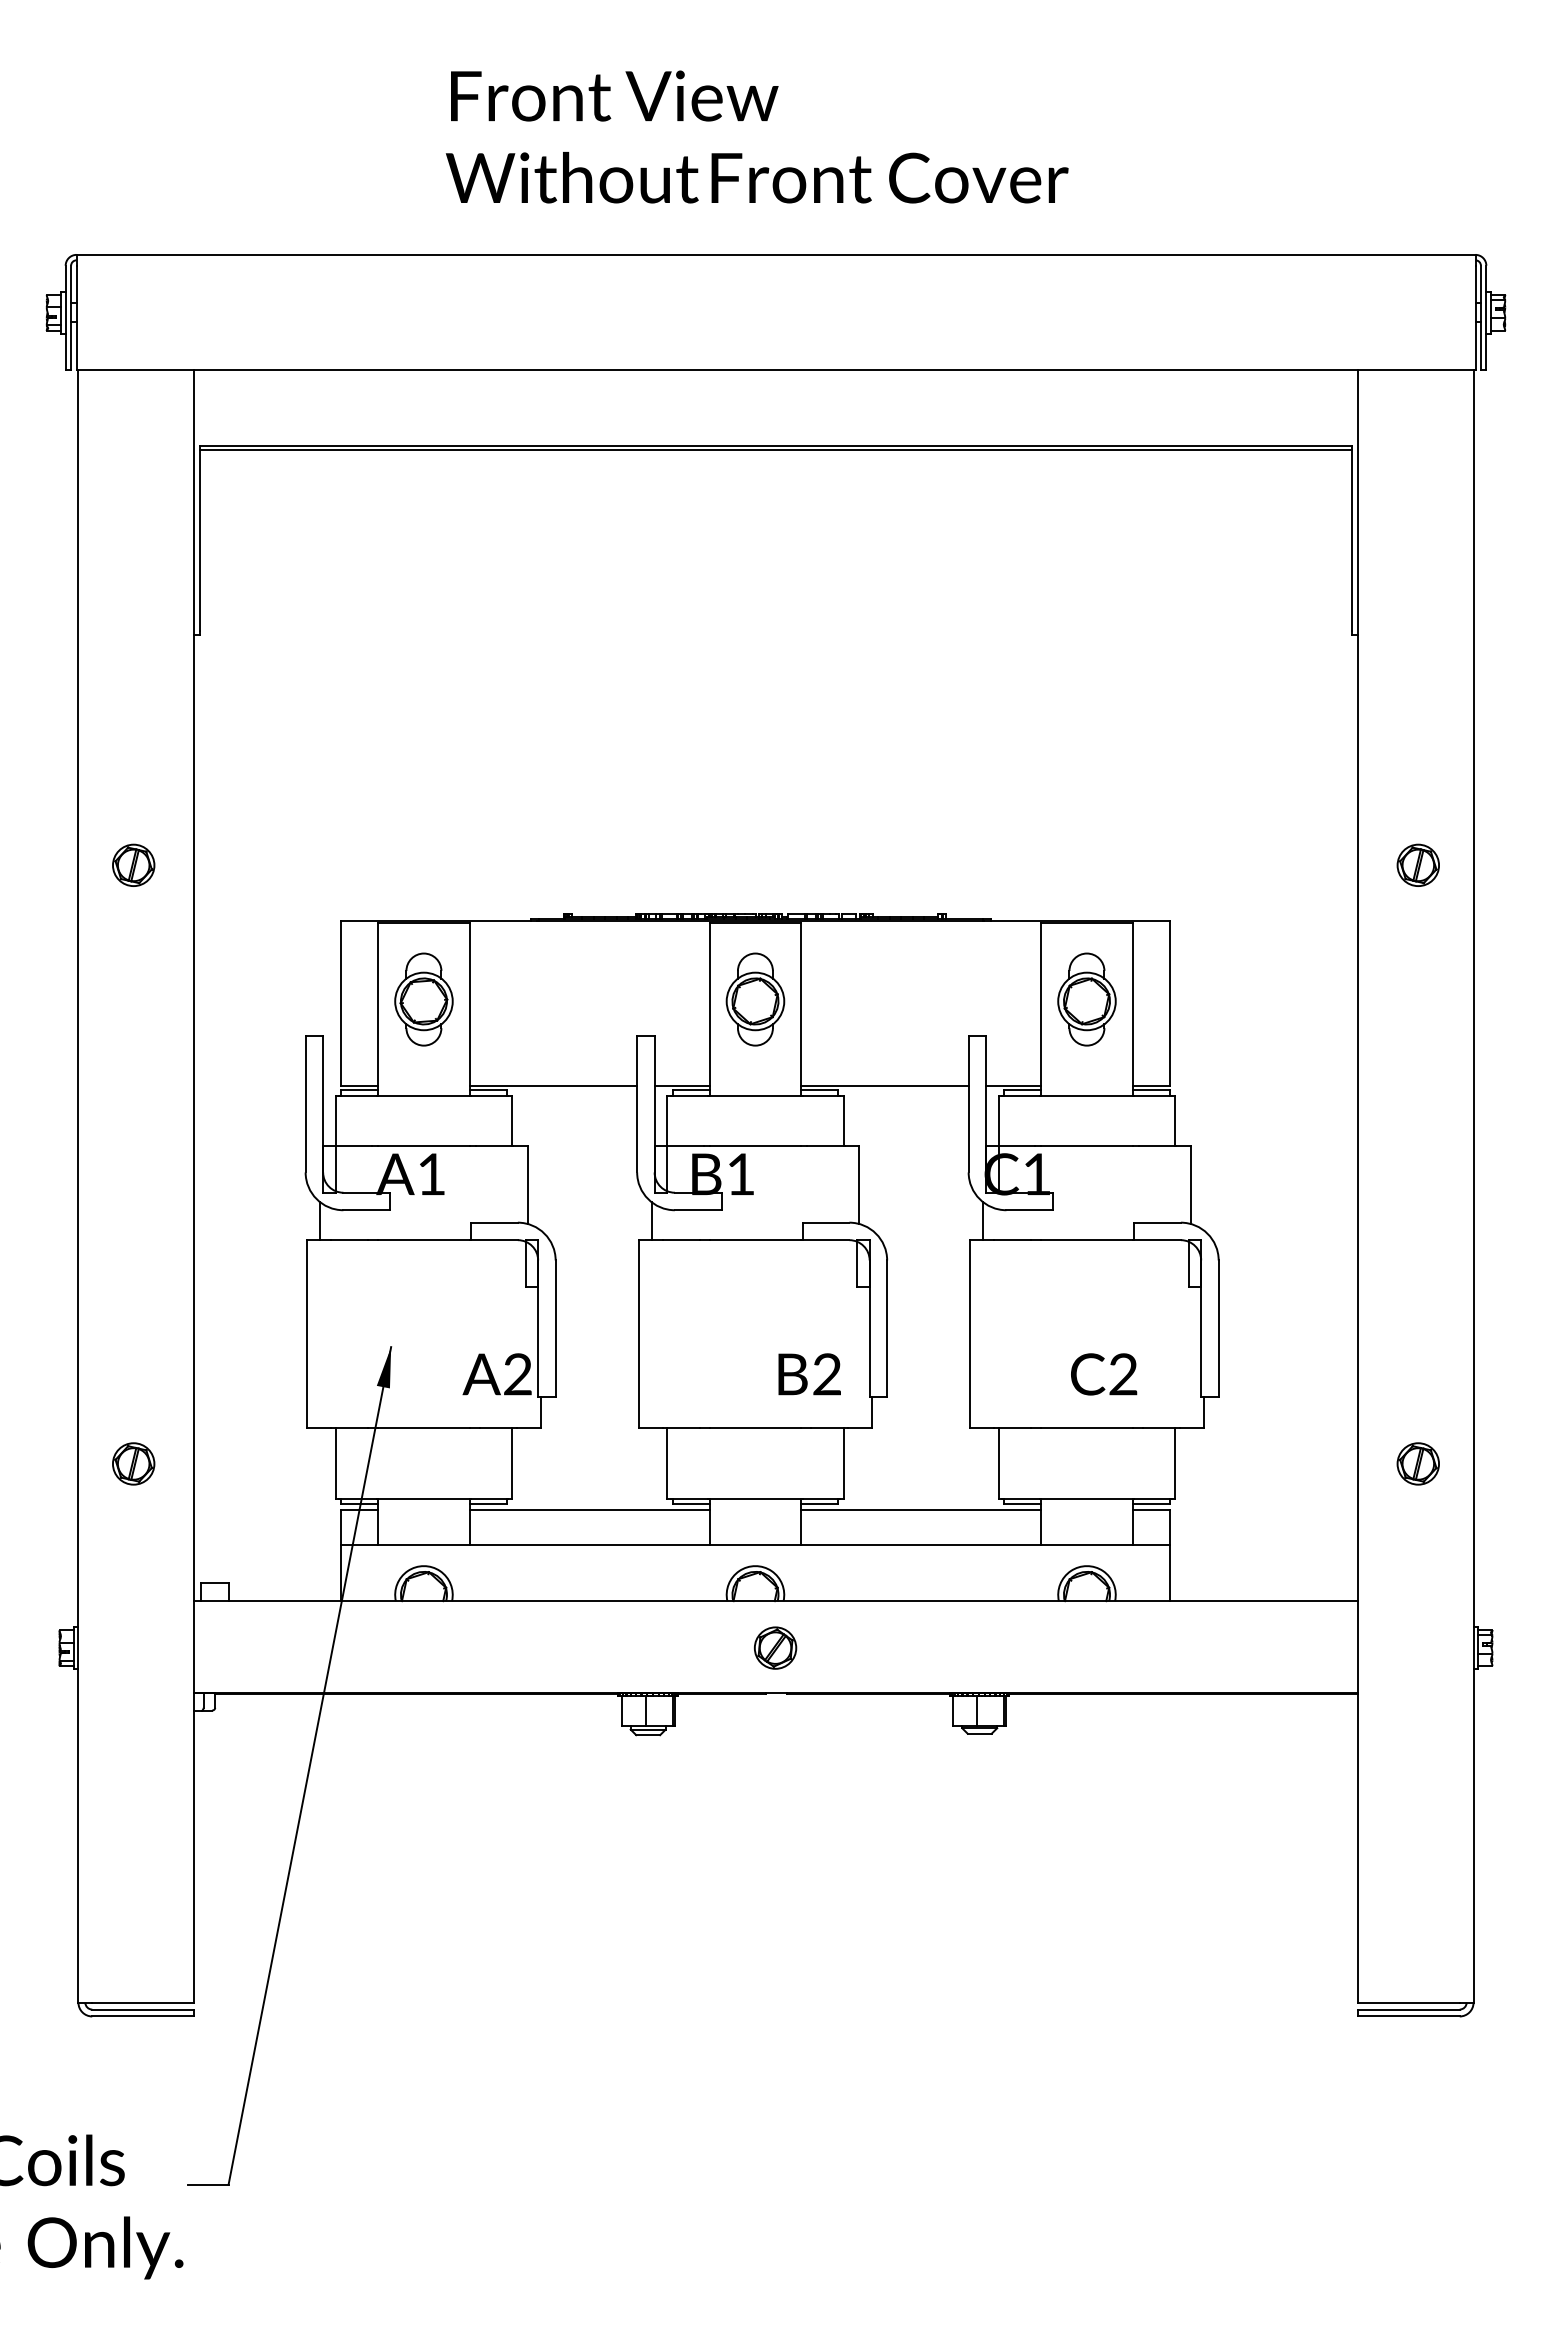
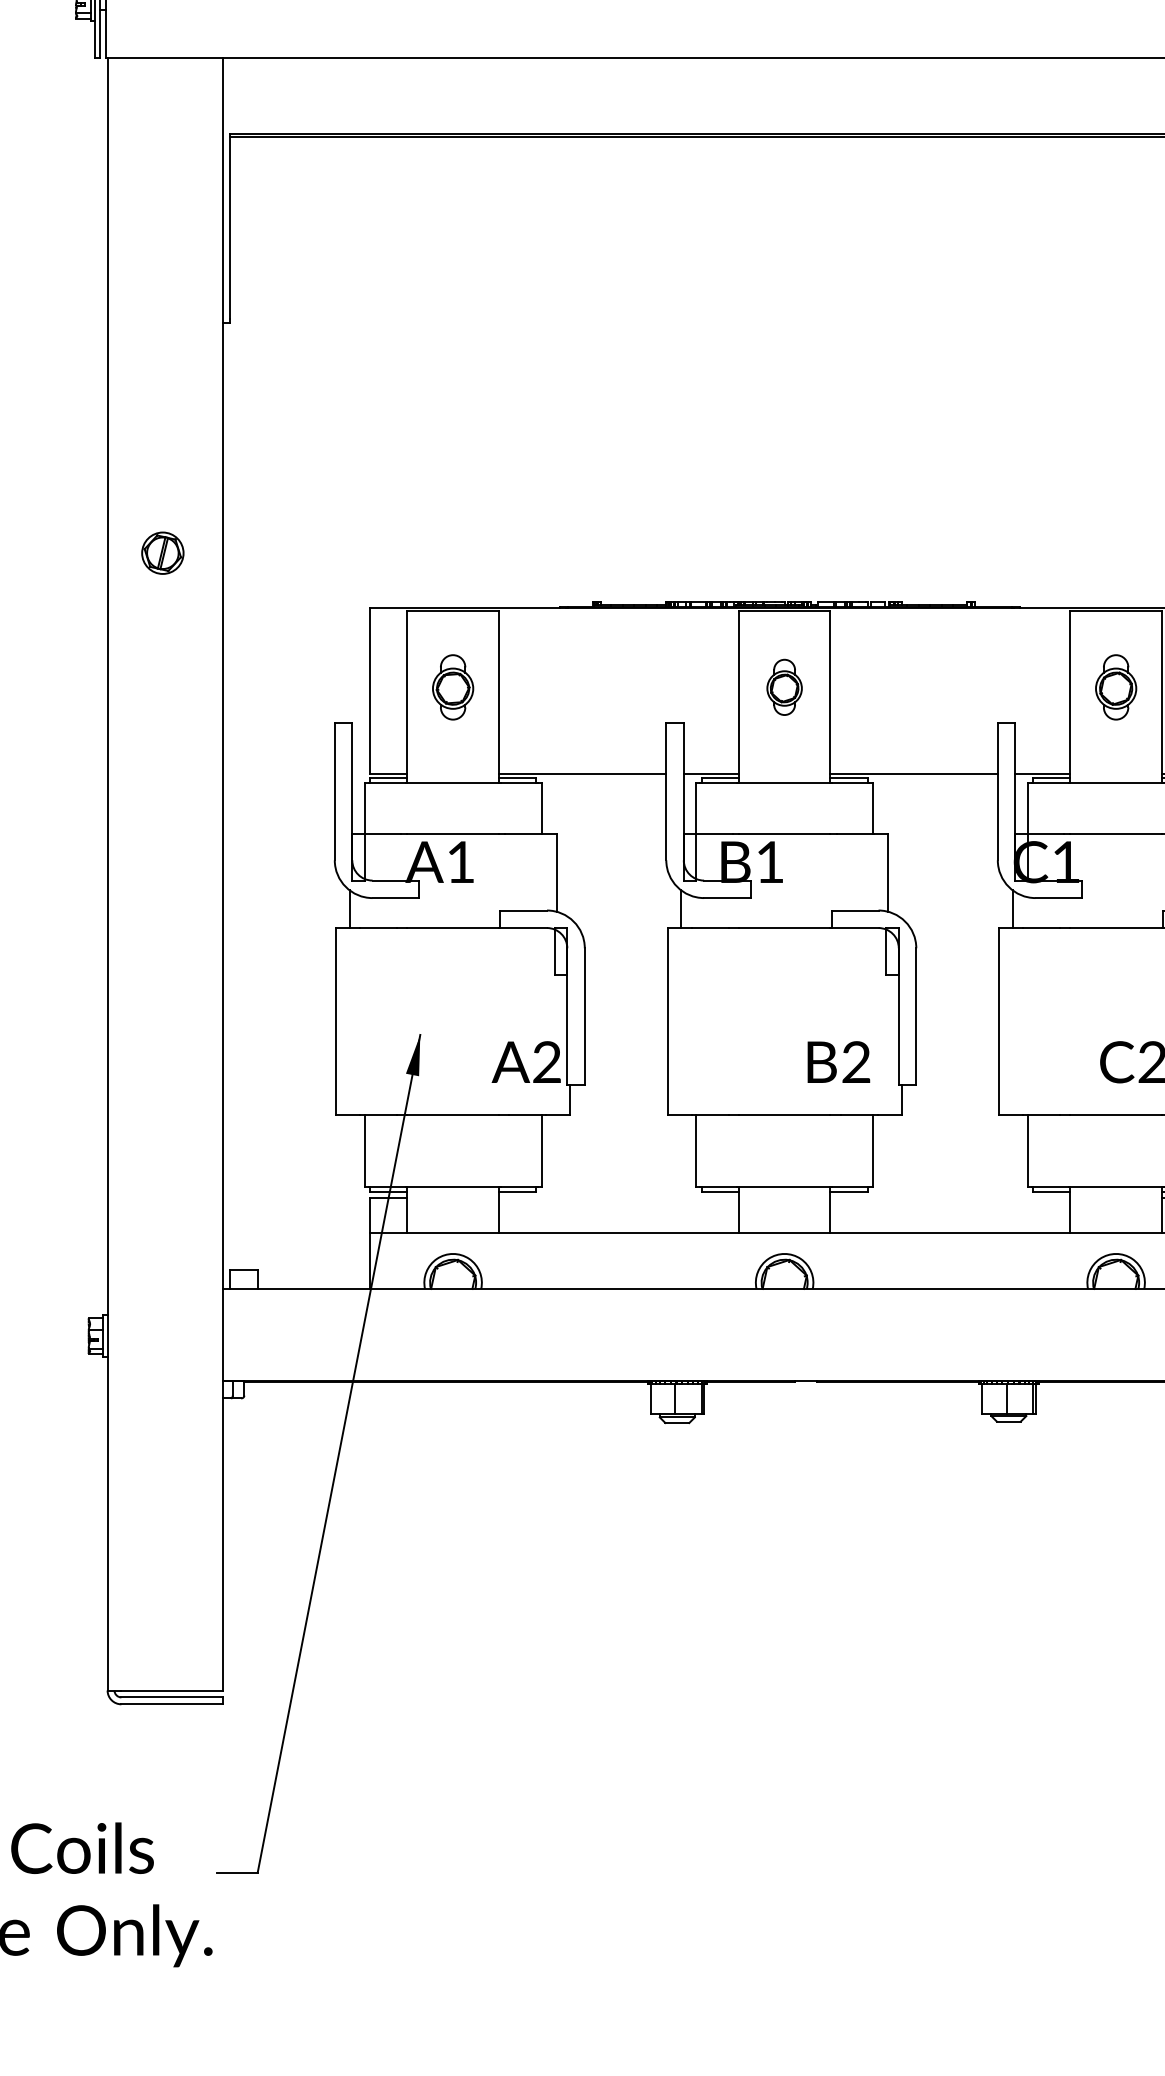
part: (423, 999) -> (452, 687), size x0.7
part: (755, 999) -> (784, 687), size x0.6
part: (1086, 999) -> (1115, 687), size x0.7
part: (133, 1463) -> (162, 1151), removed
line: (589, 1509) -> (618, 1197), removed
line: (921, 1509) -> (950, 1197), removed
part: (775, 1647) -> (804, 1335), removed

